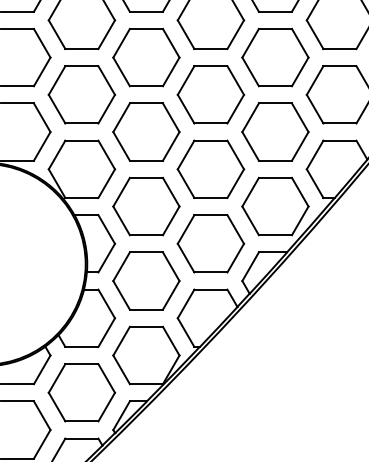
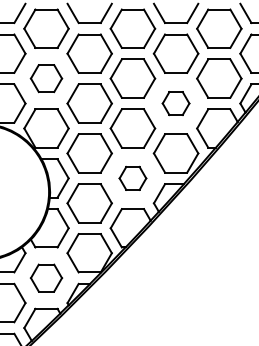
part: (81, 94) -> (46, 78), size x0.7
part: (274, 131) -> (175, 103), size x0.6
part: (210, 243) -> (132, 178), size x0.6
part: (81, 391) -> (46, 277), size x0.7

